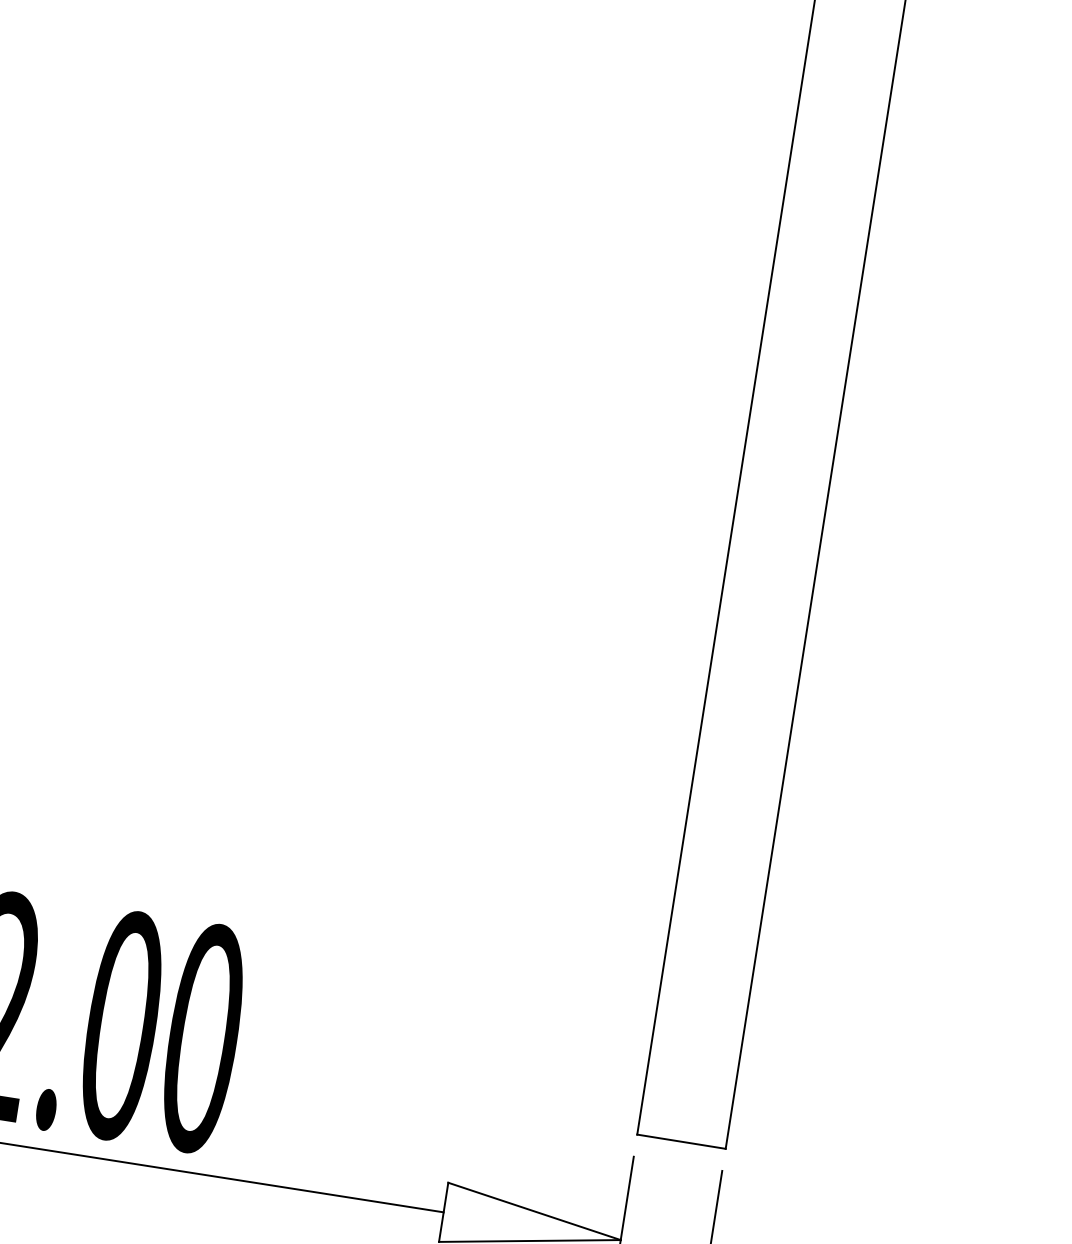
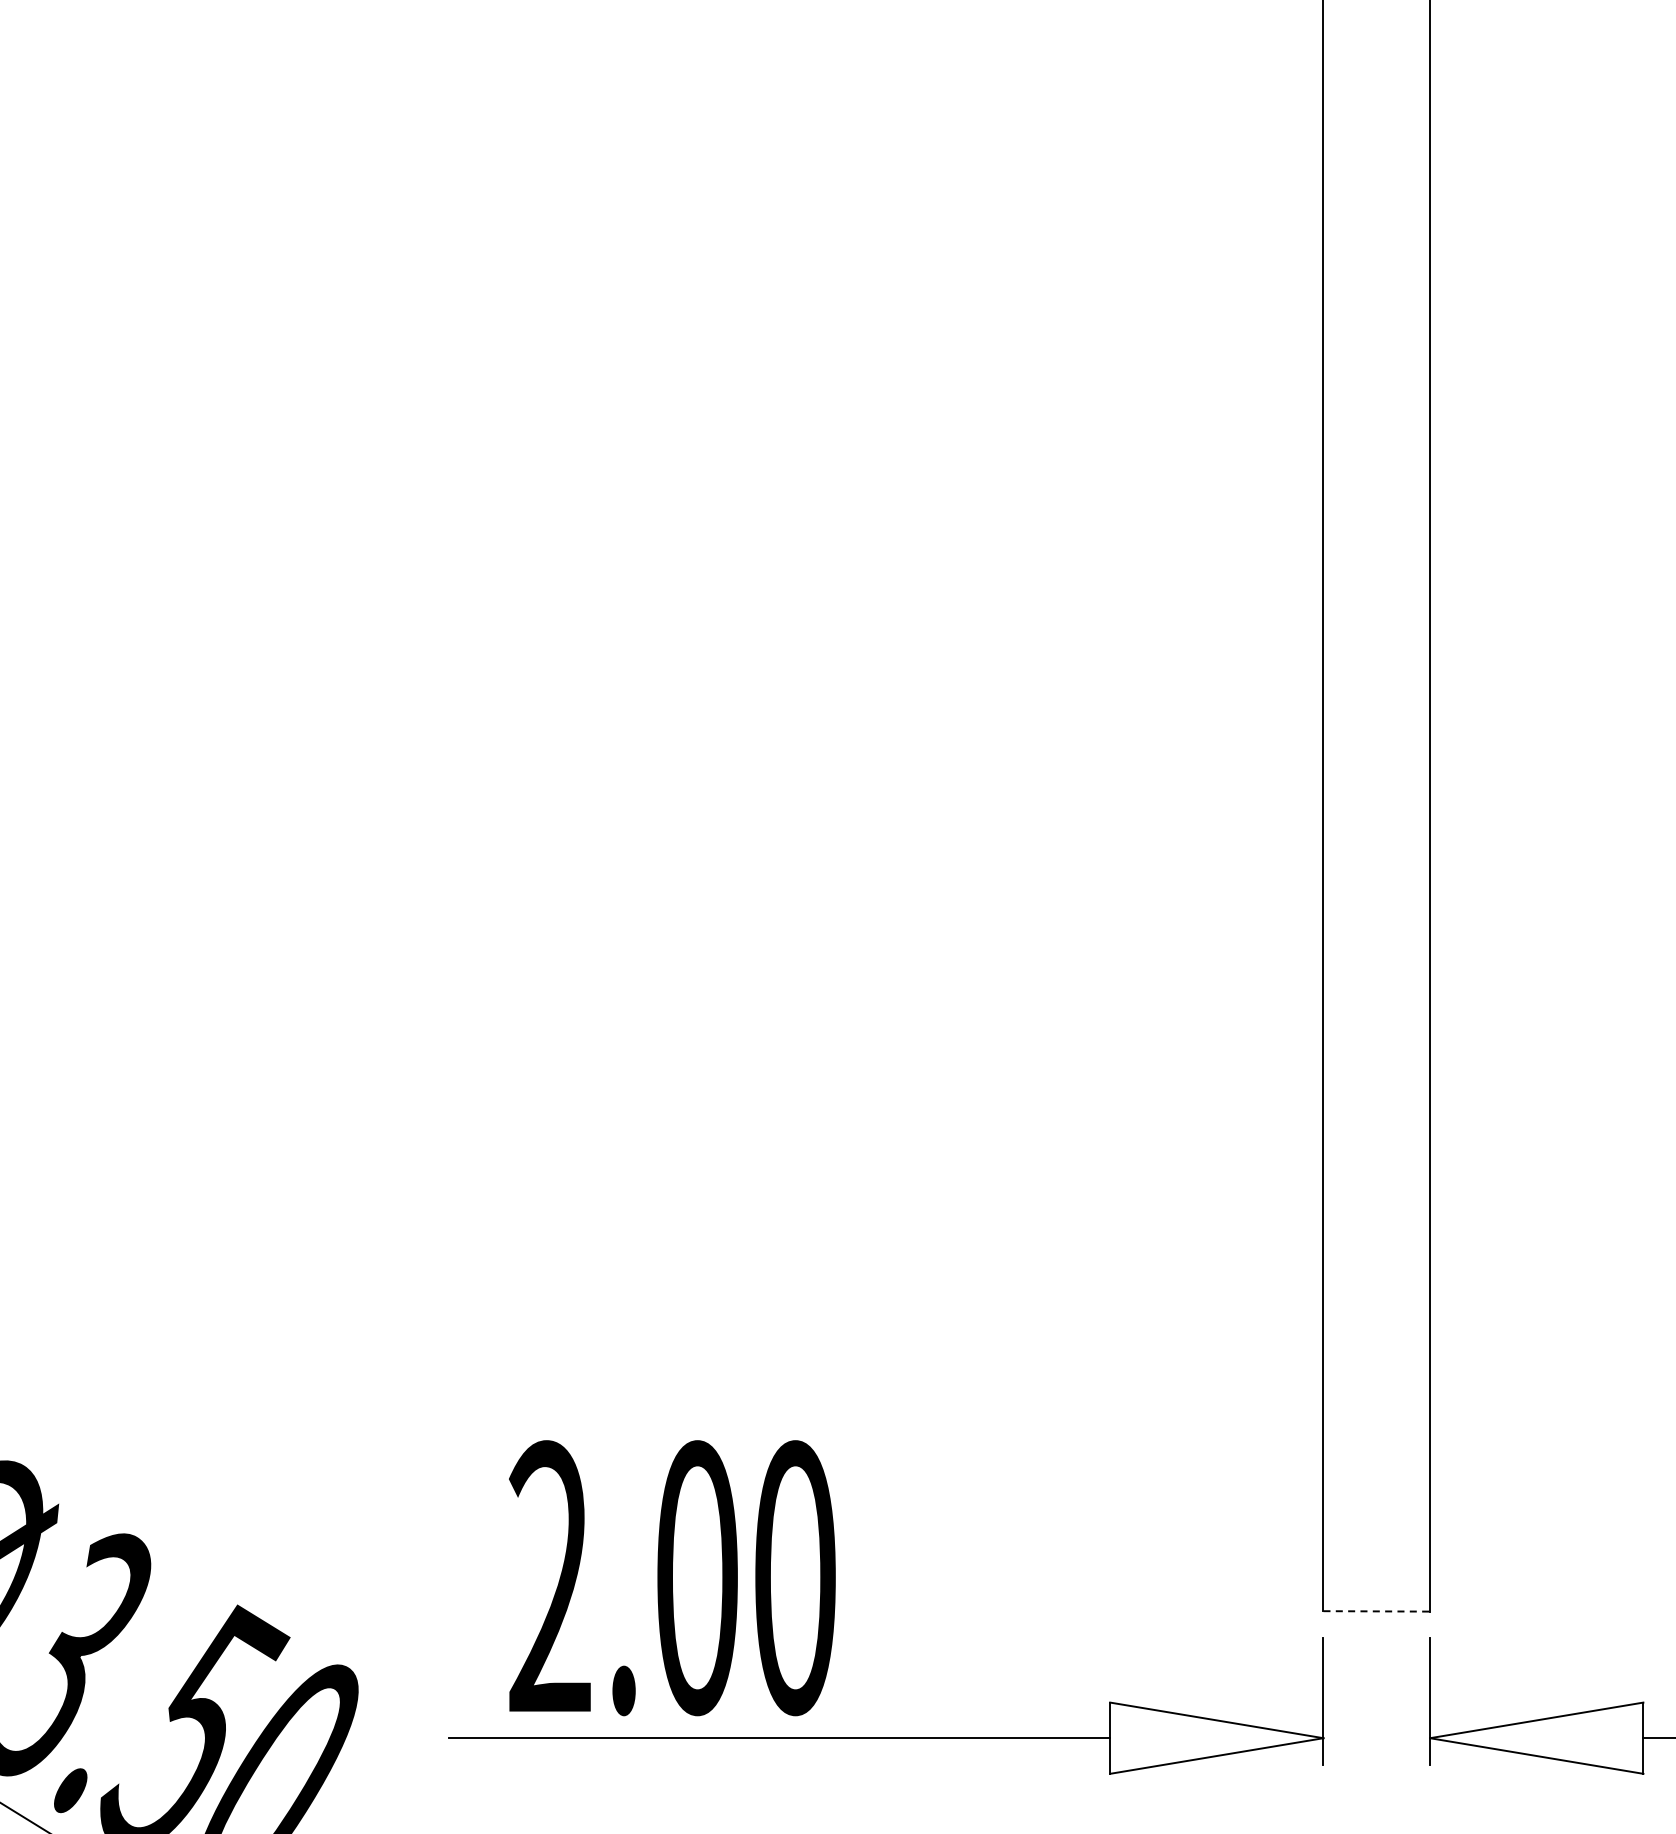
line: (682, 1141) -> (1377, 1611), solid -> dashed

